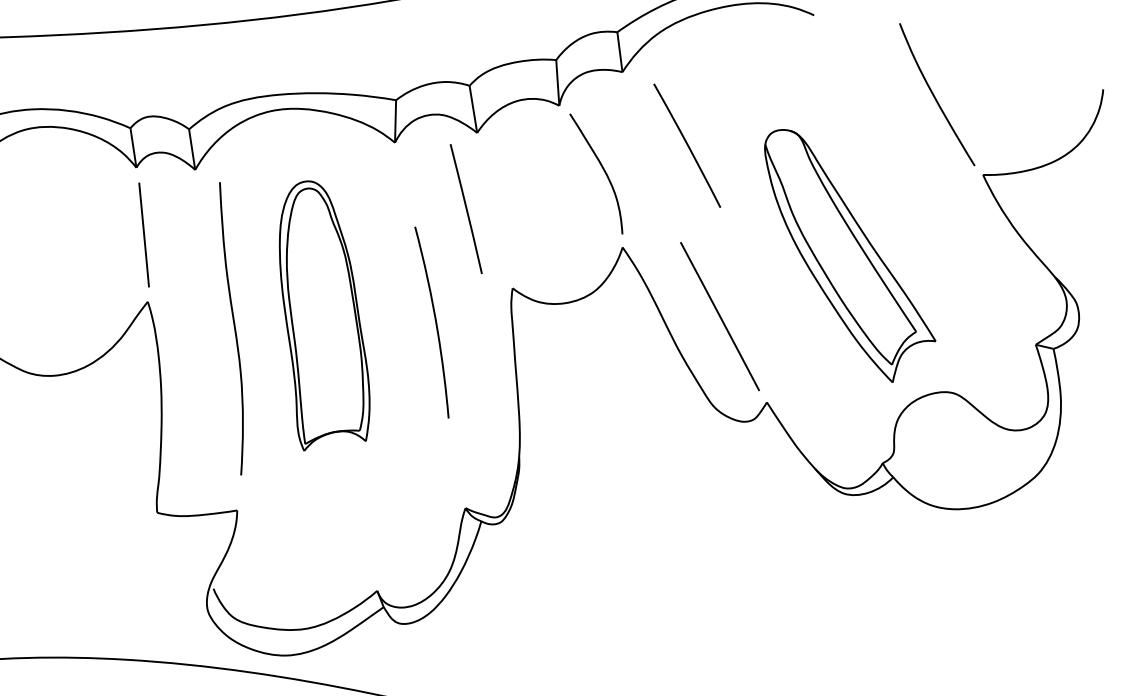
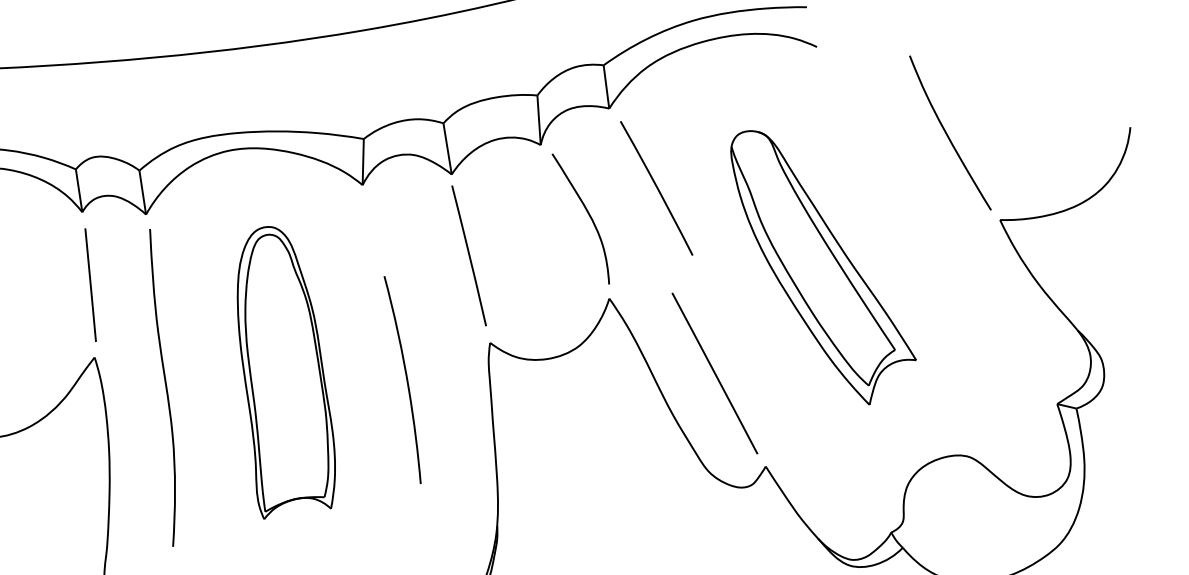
line: (687, 145) -> (656, 188), moved
line: (465, 208) -> (468, 255), moved
part: (850, 255) -> (823, 267), moved
curve: (233, 326) -> (164, 385), moved

